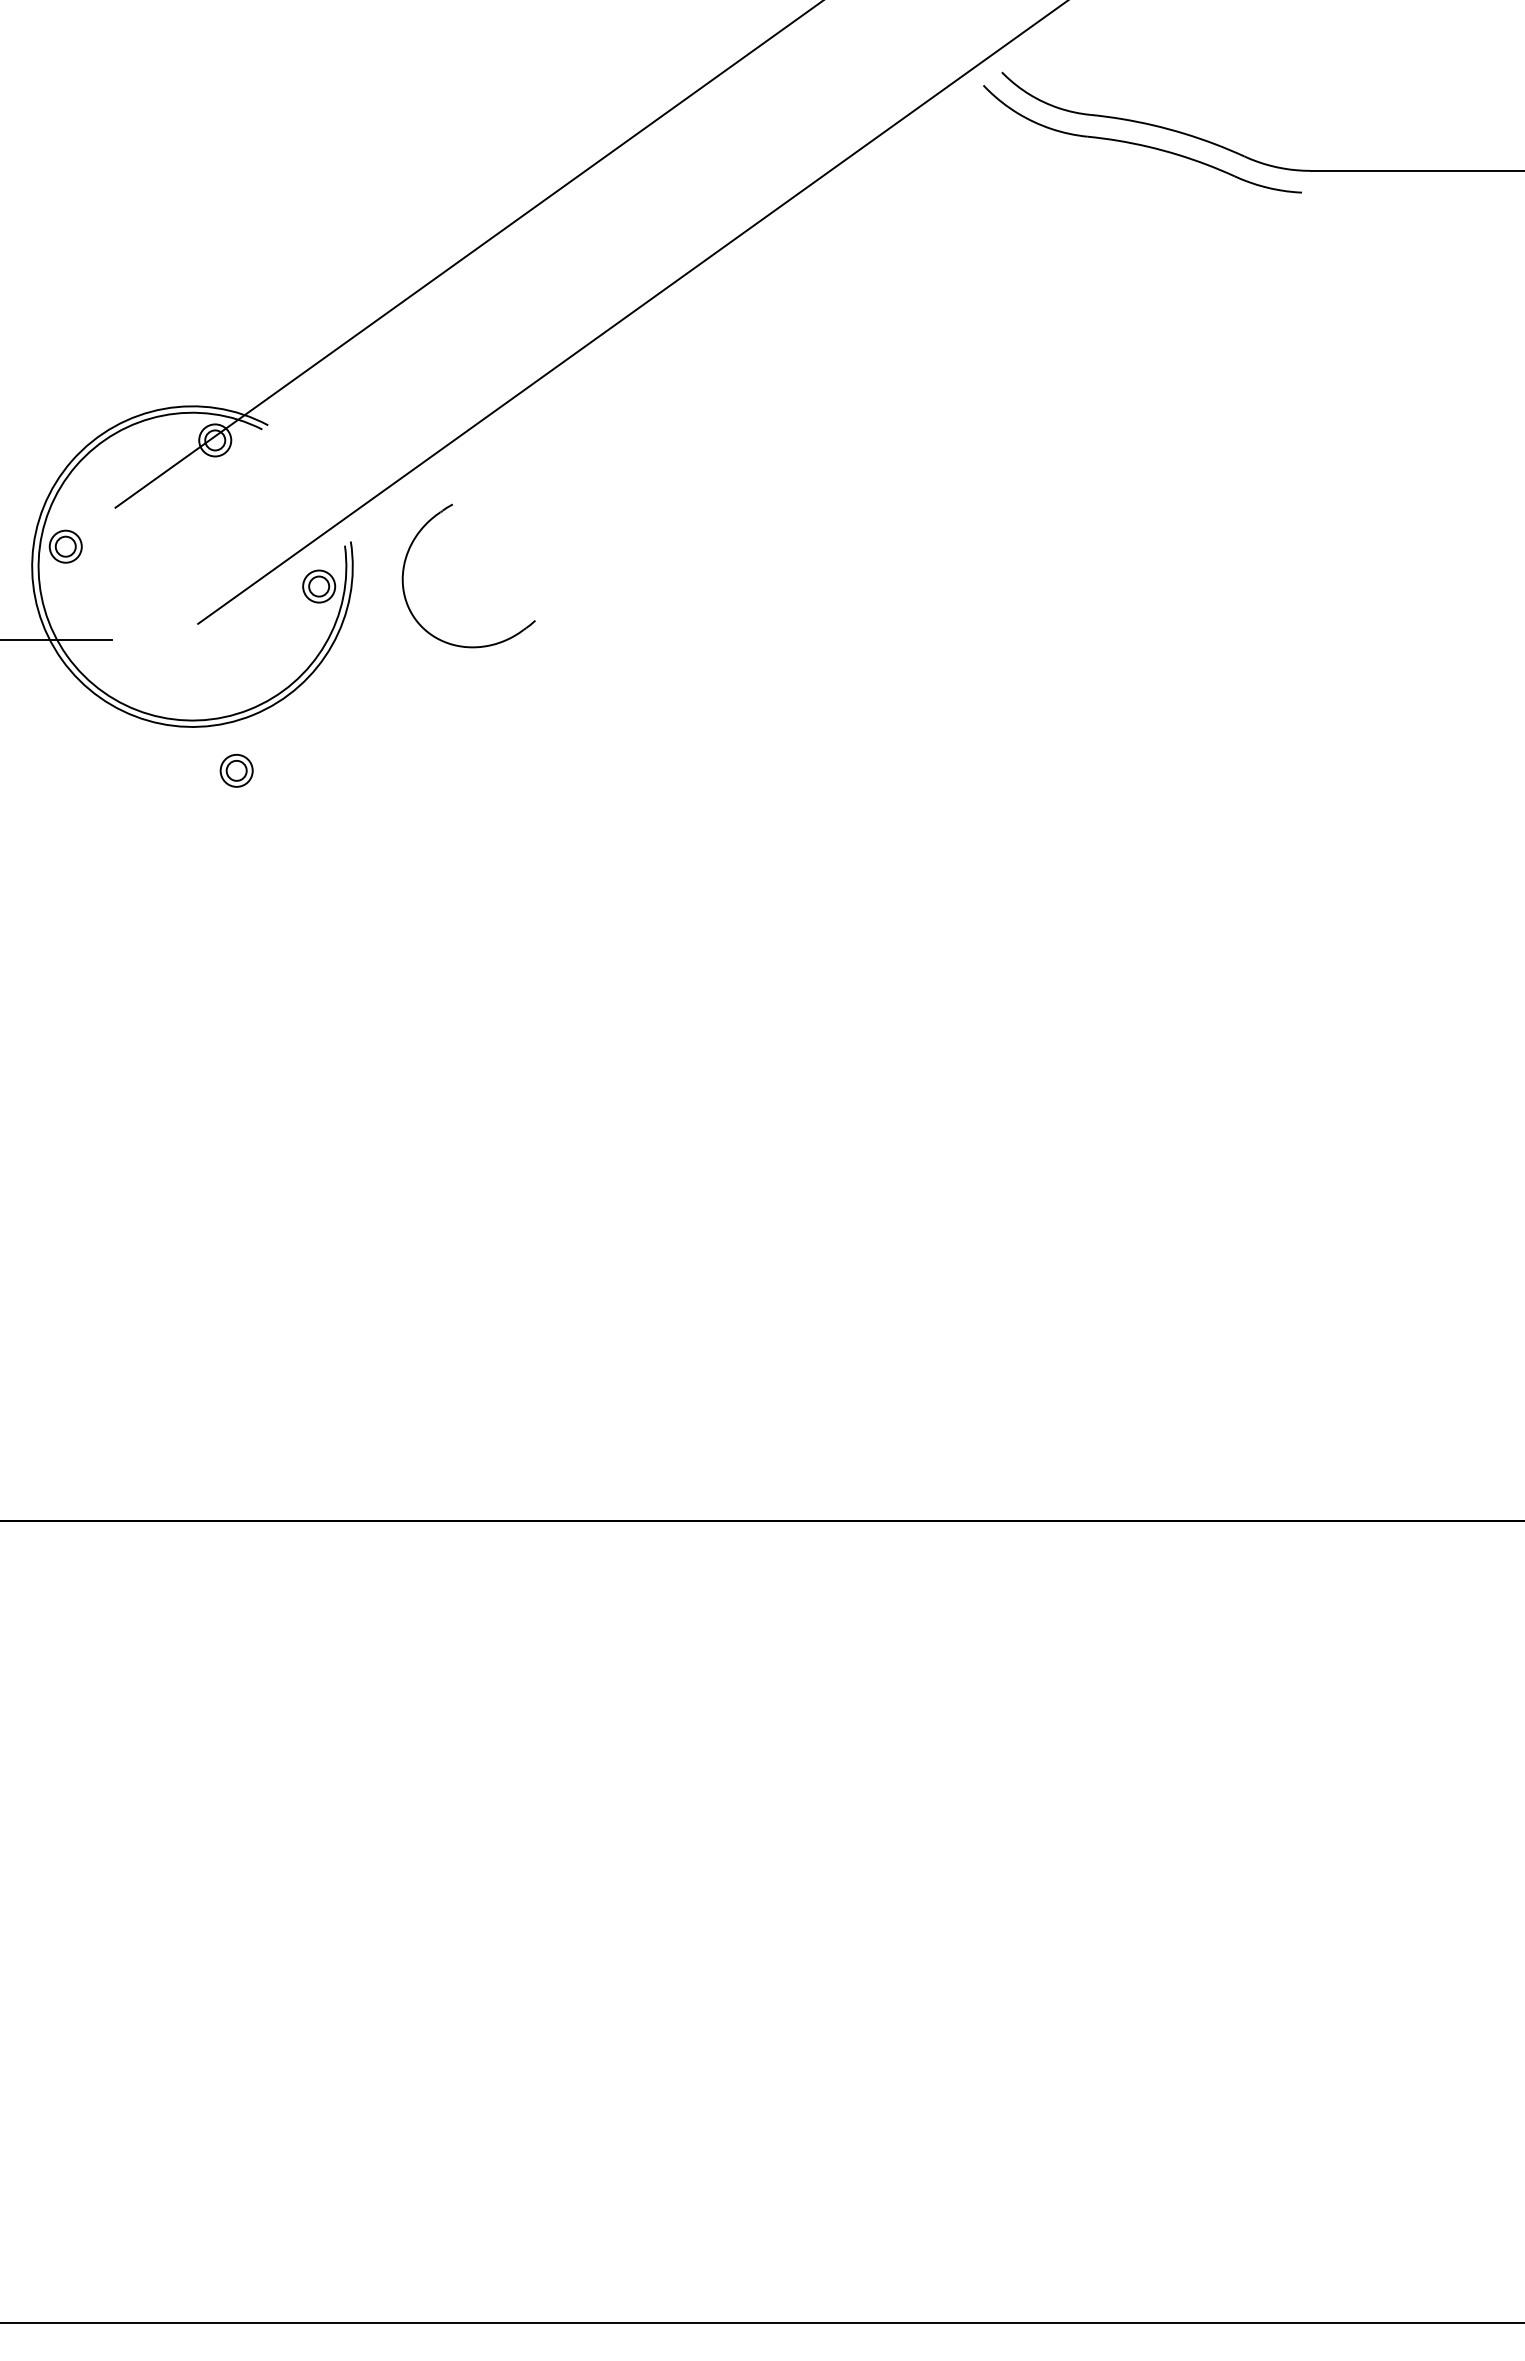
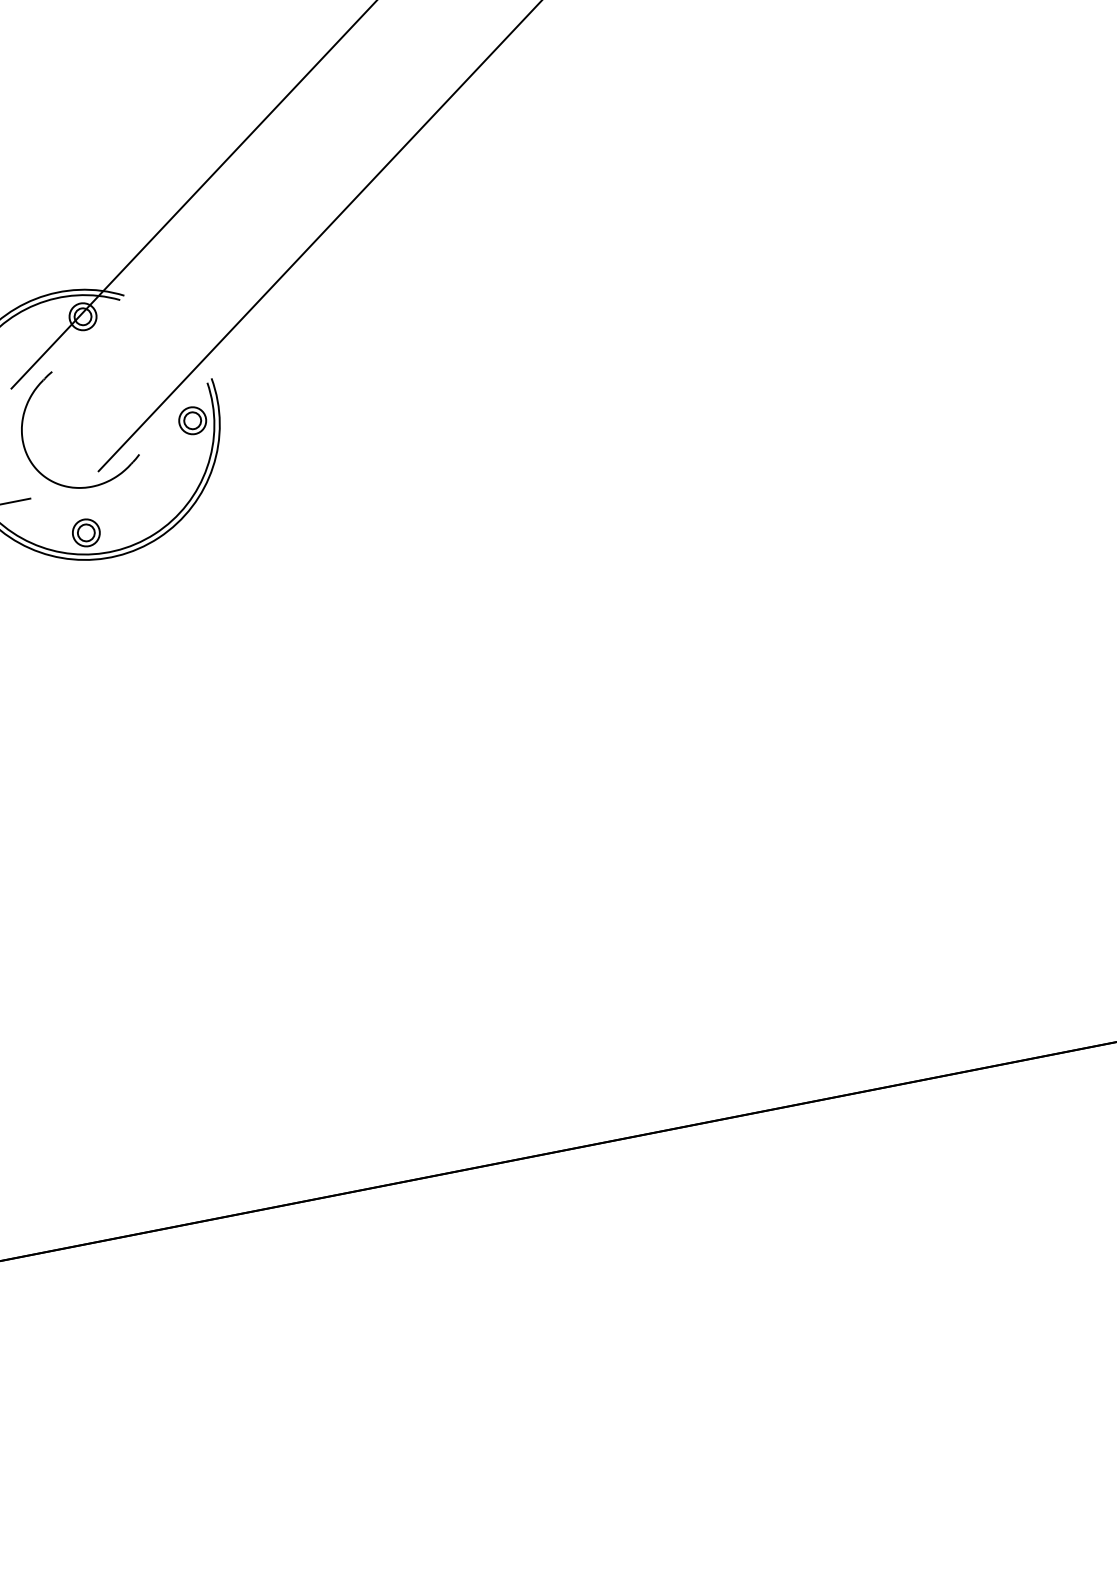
part: (408, 554) -> (23, 420), moved
part: (236, 770) -> (86, 532), moved

